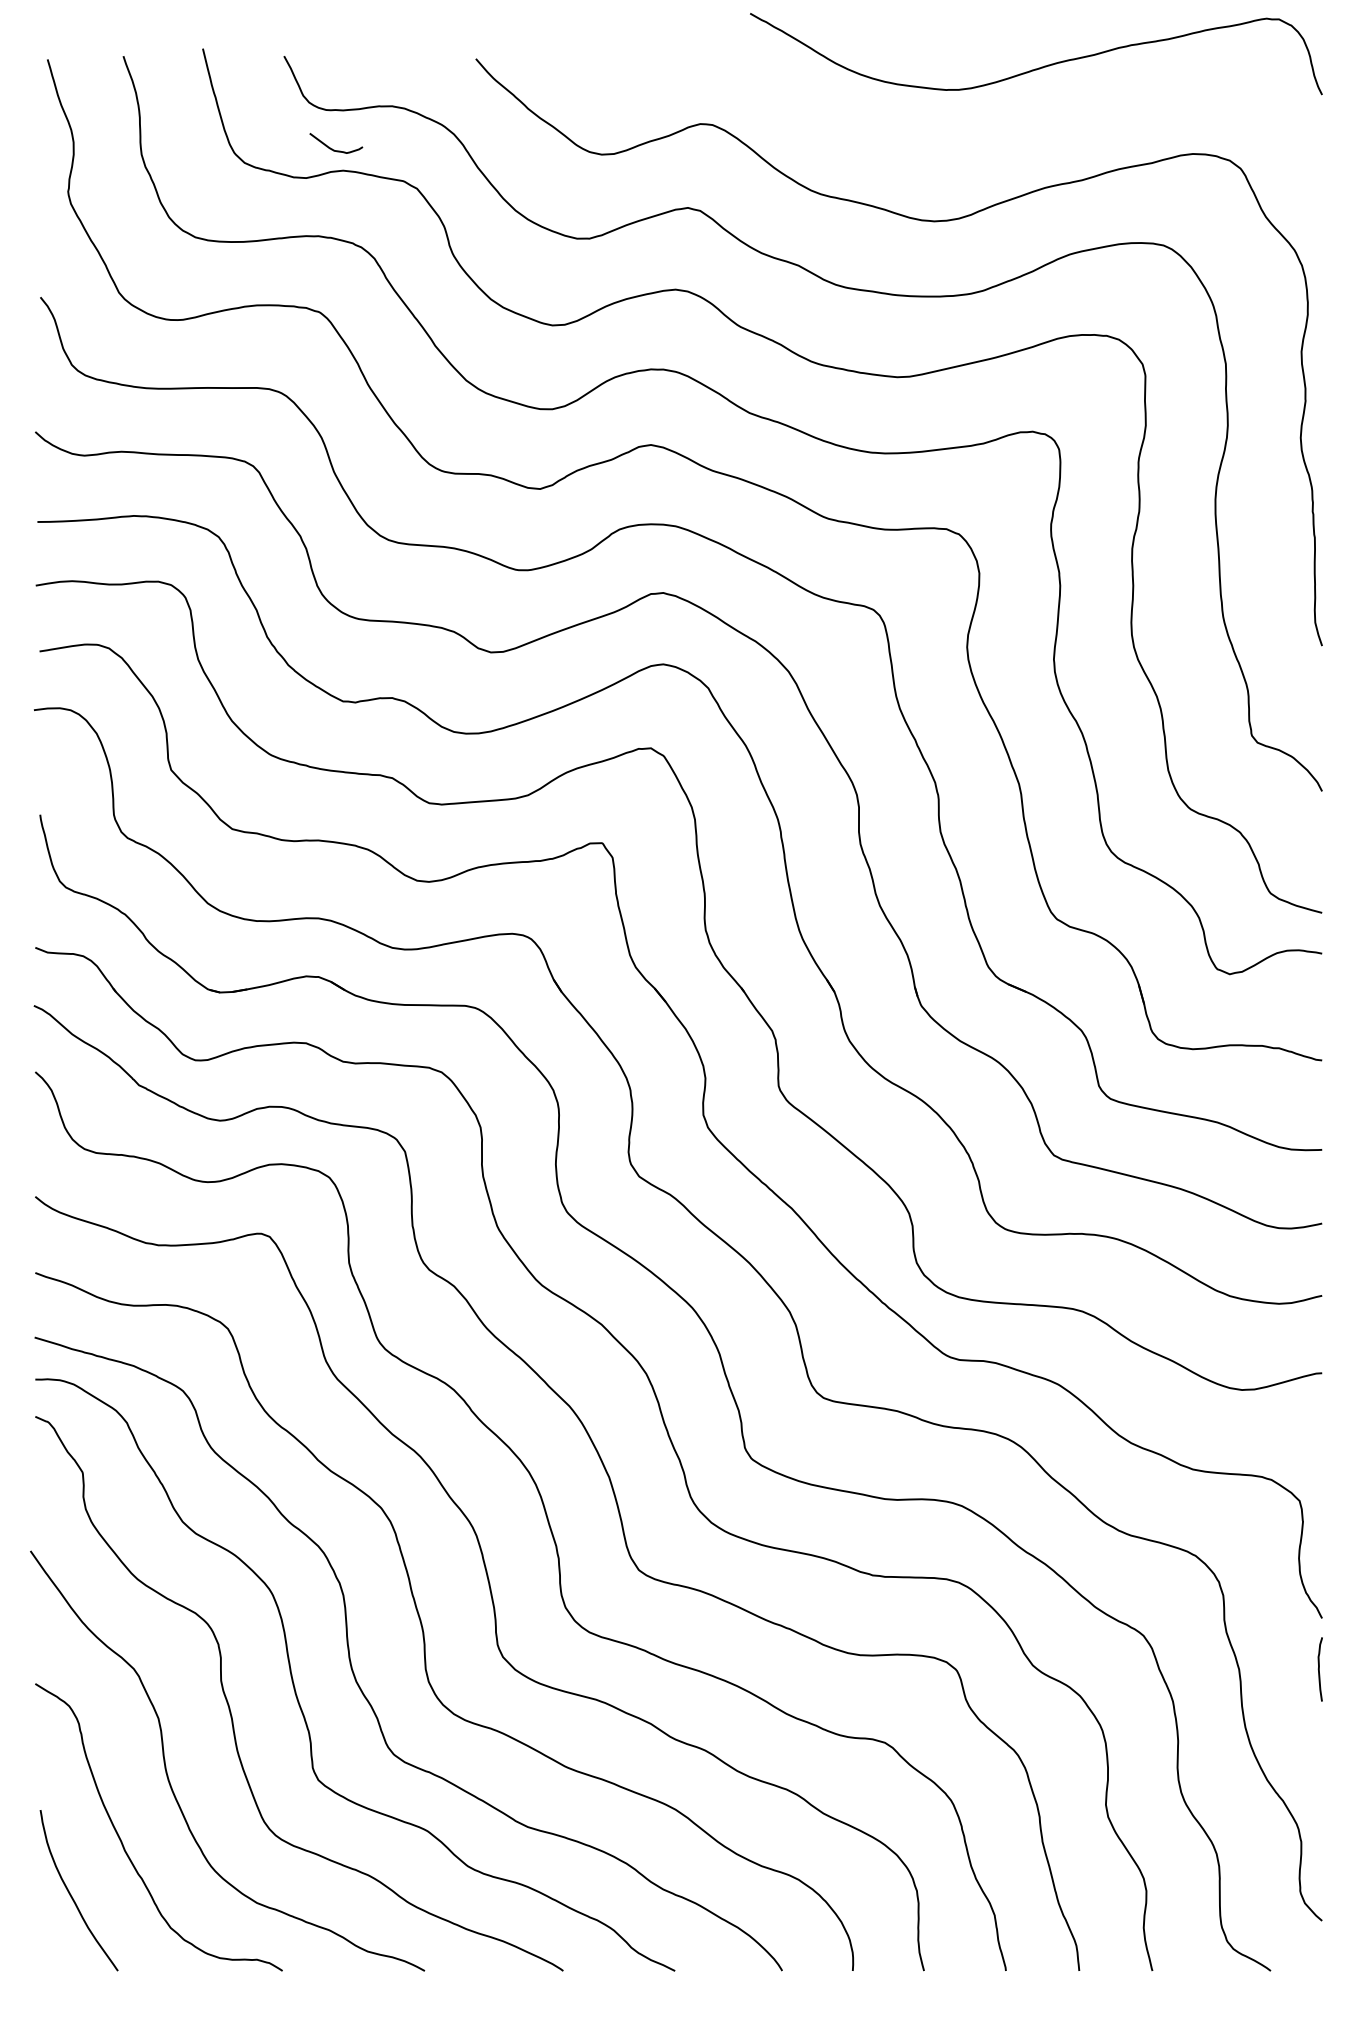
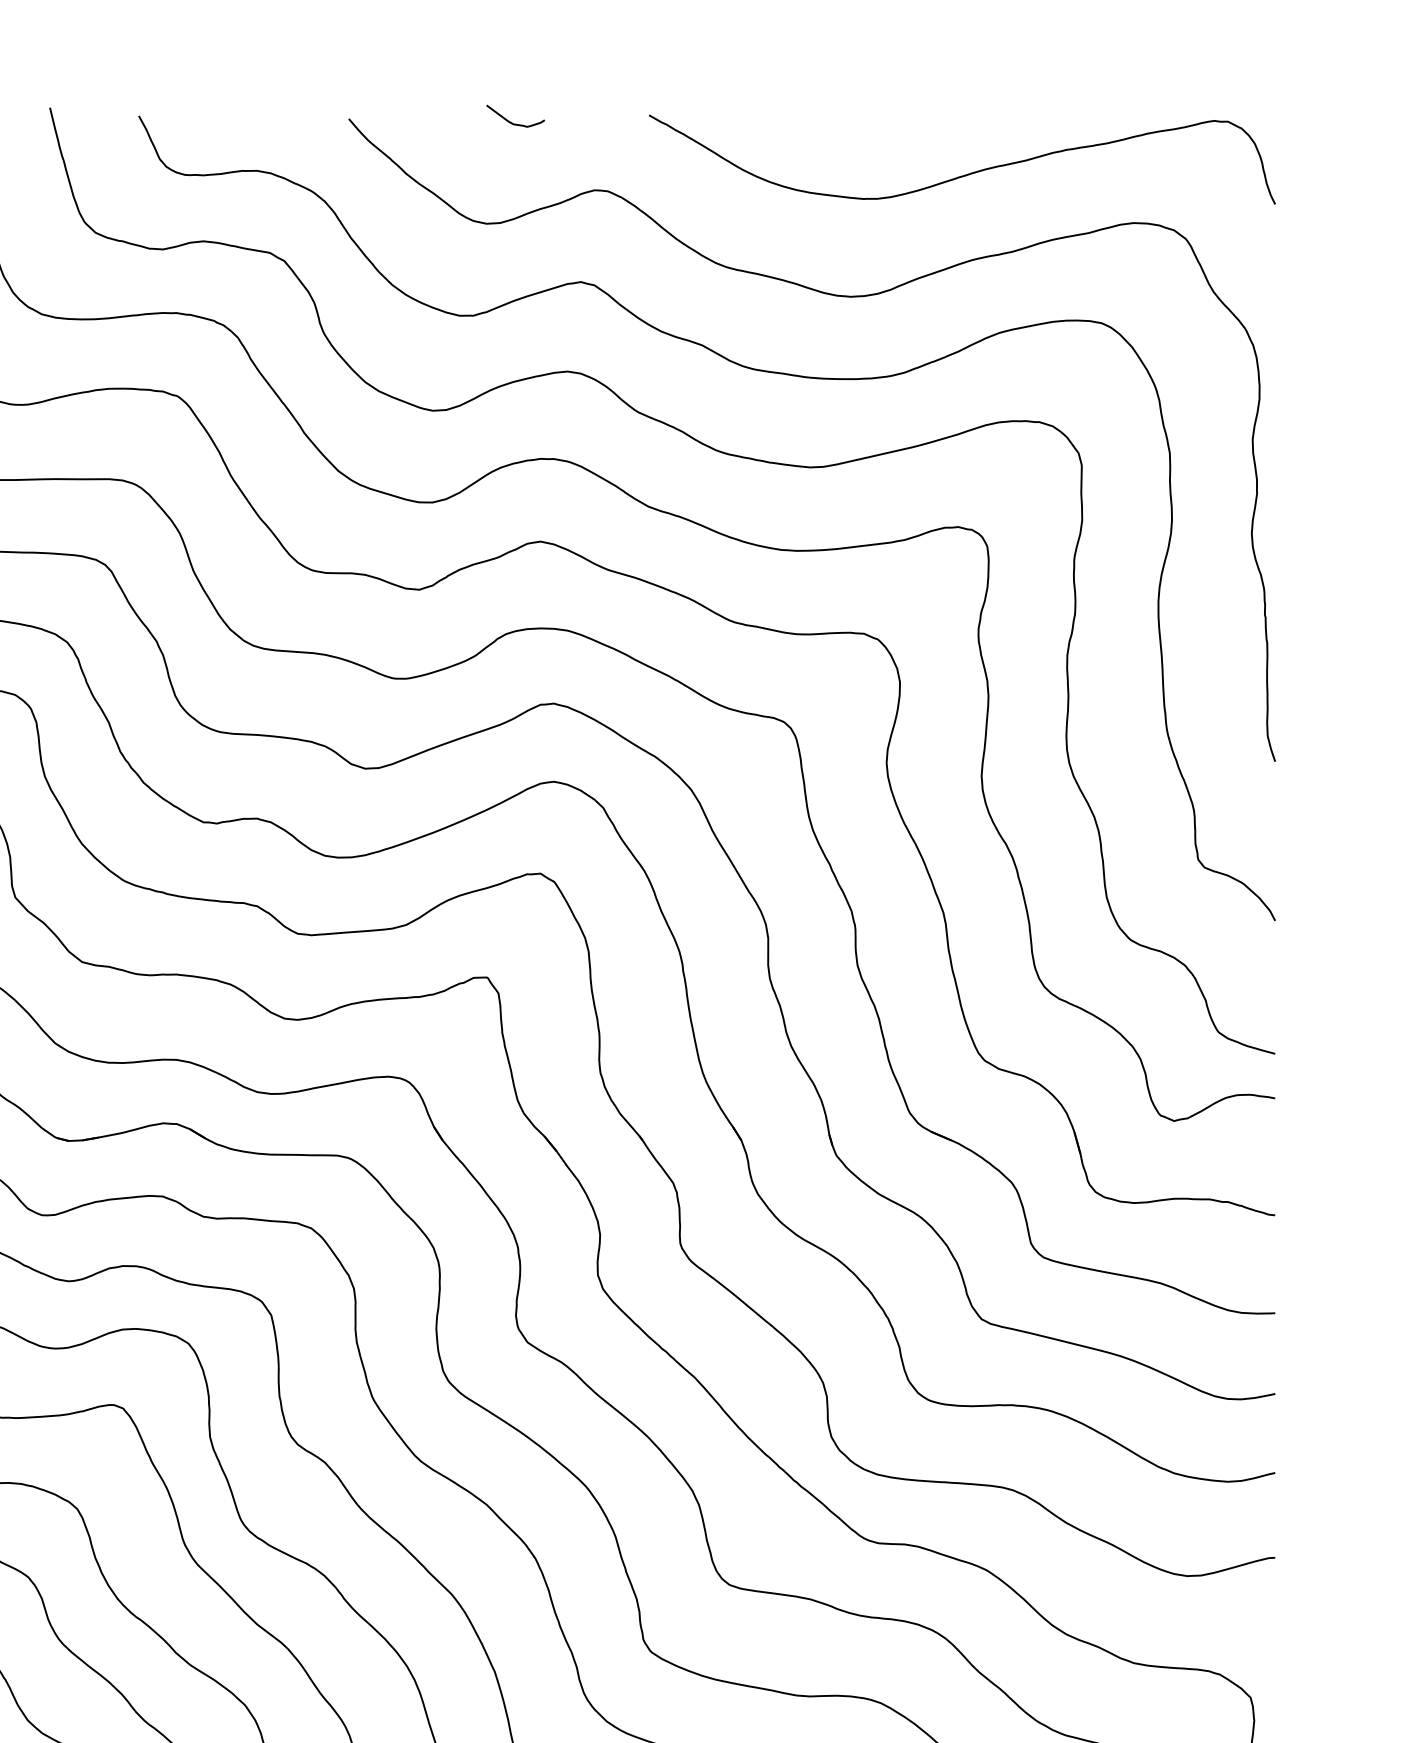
curve: (1041, 66) -> (968, 173), moved
curve: (334, 149) -> (513, 122), moved

